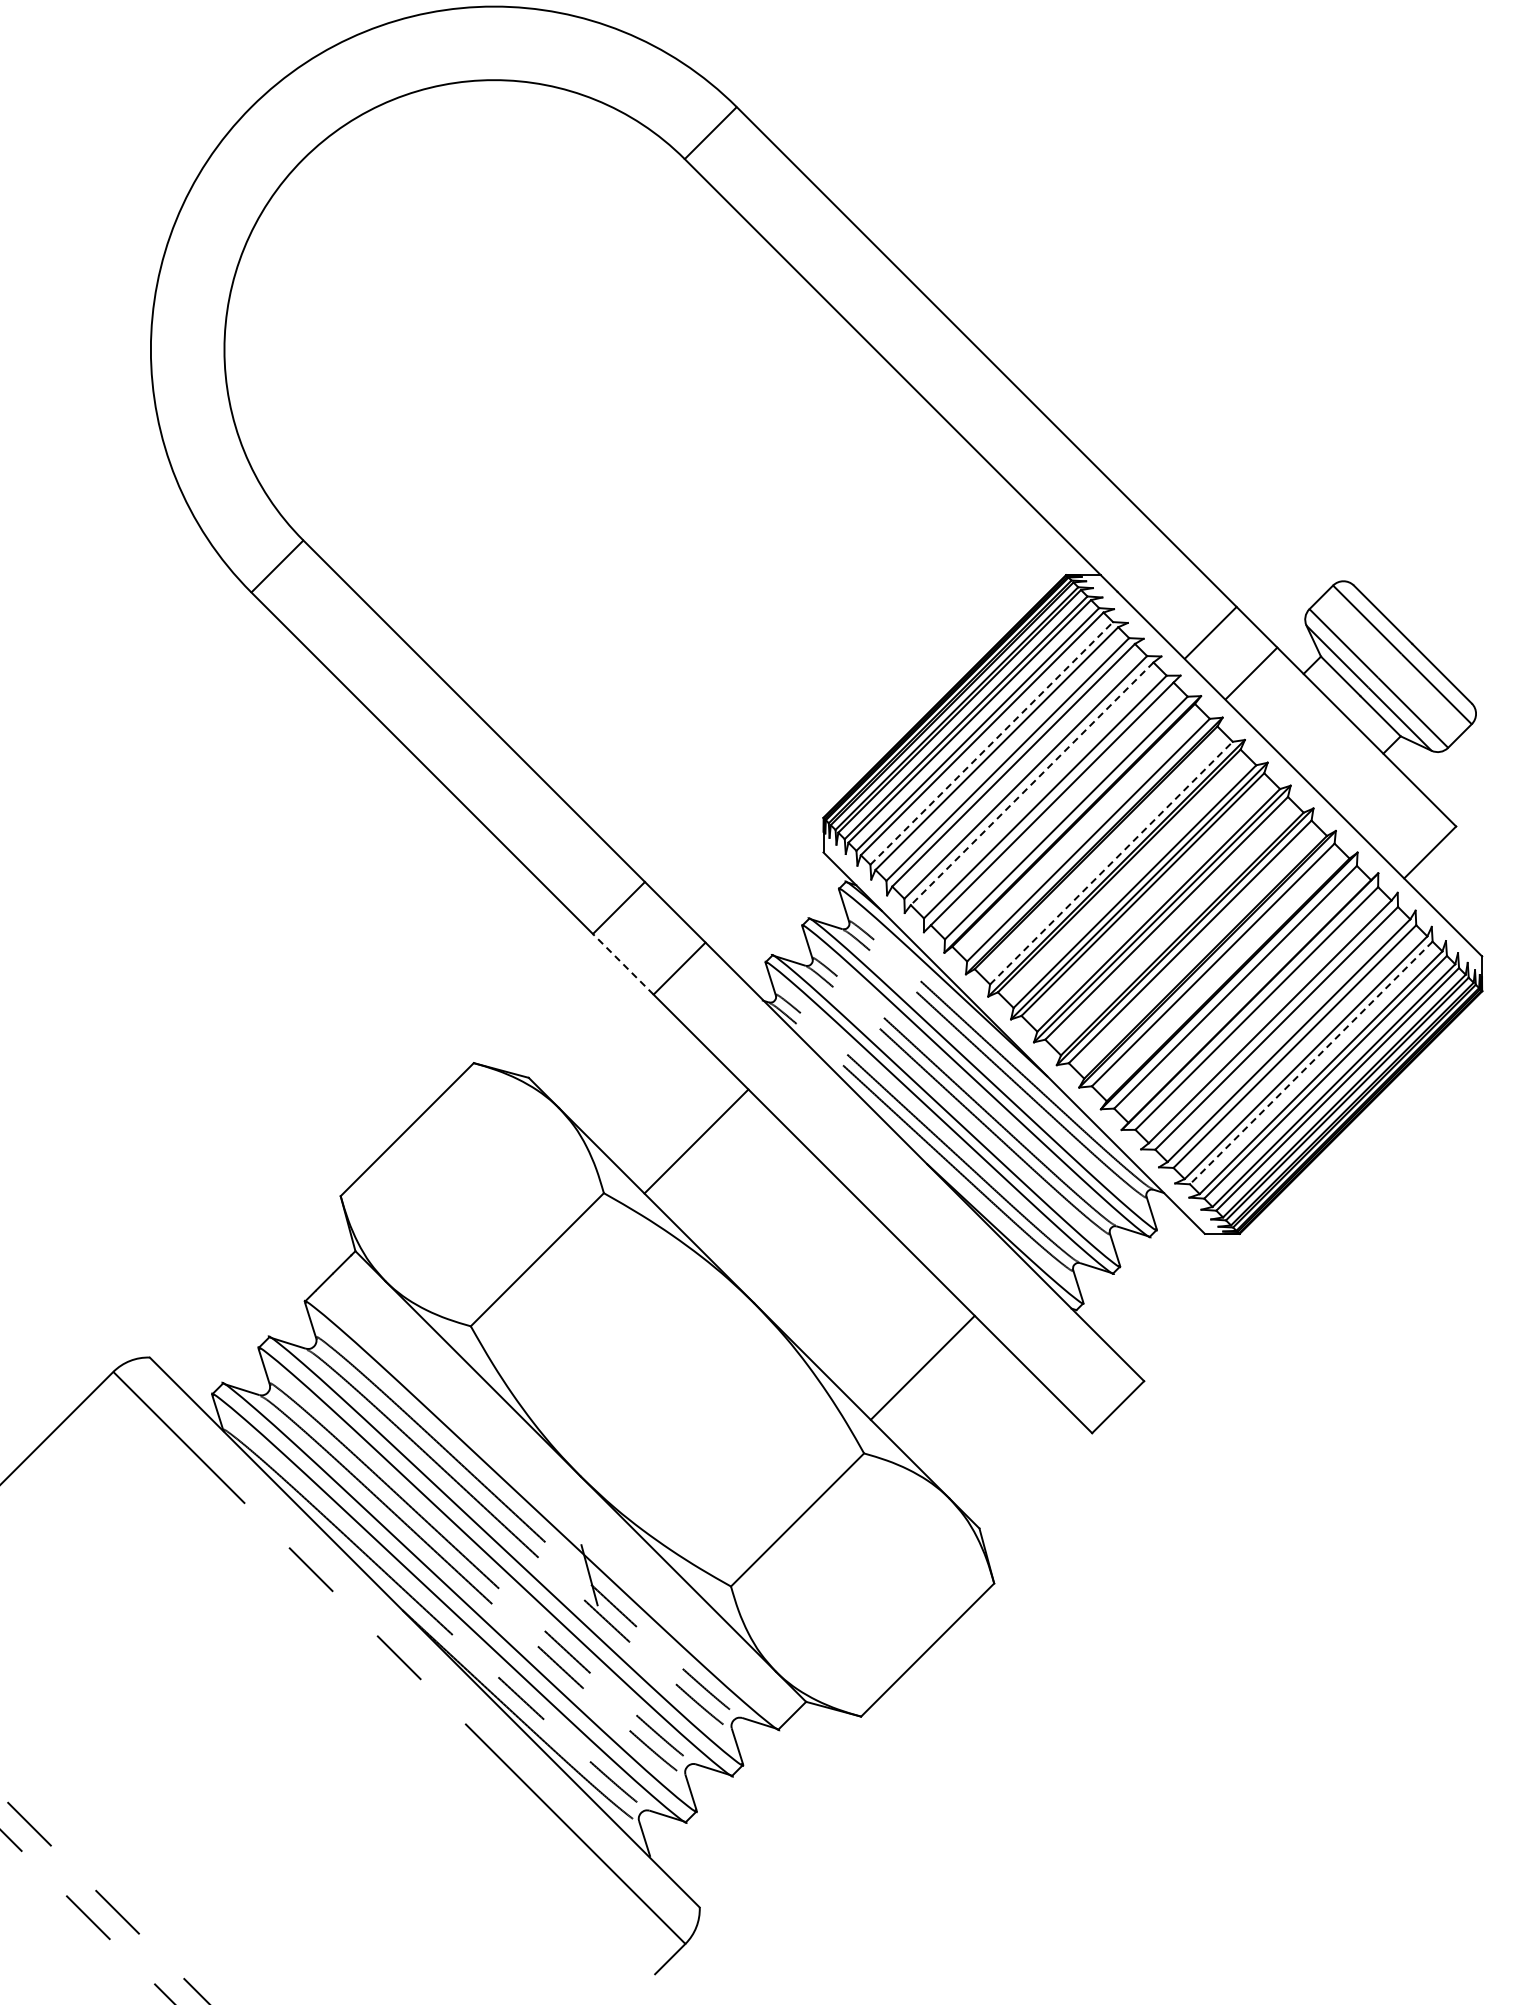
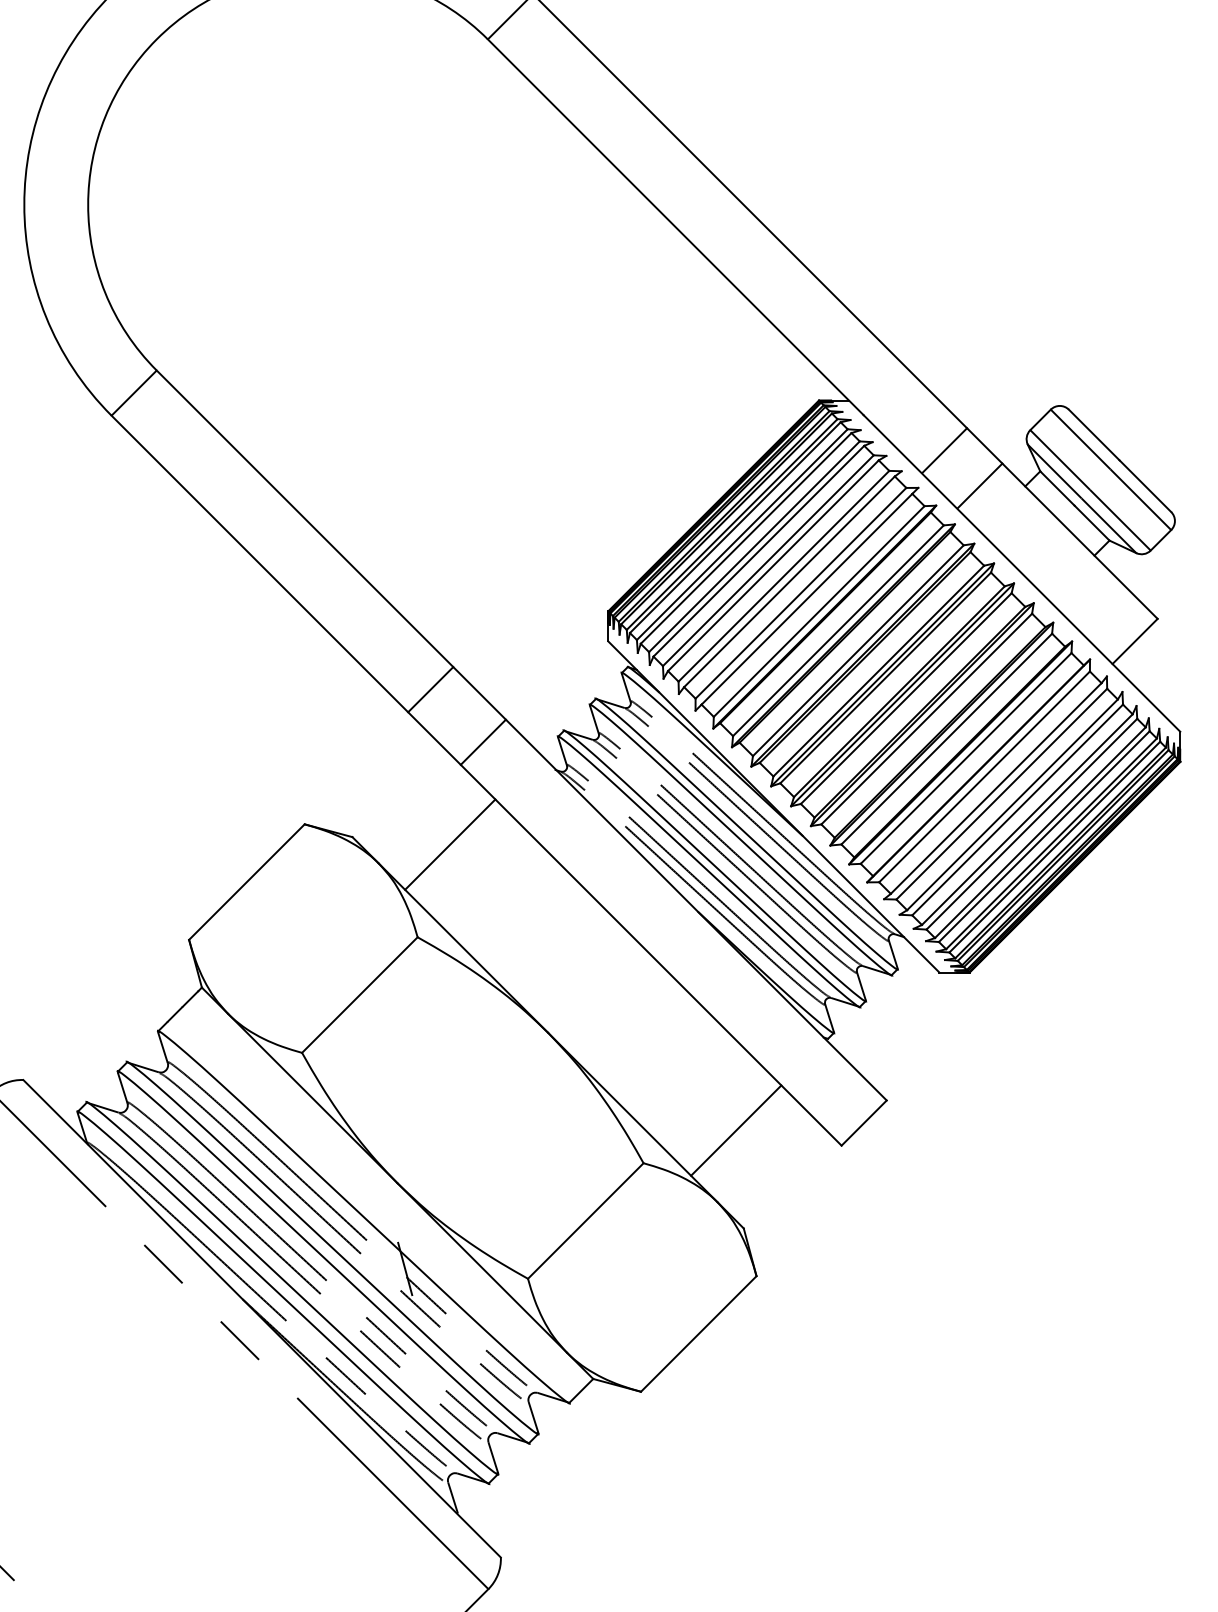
line: (991, 743) -> (754, 546), dashed -> solid
line: (1032, 783) -> (789, 581), dashed -> solid
line: (1111, 863) -> (858, 651), dashed -> solid
line: (623, 964) -> (434, 738), dashed -> solid
line: (1311, 1062) -> (1032, 823), dashed -> solid
line: (696, 1141) -> (450, 844), moved
line: (922, 1367) -> (735, 1130), moved

